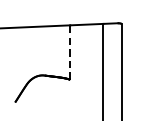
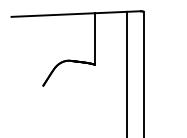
line: (70, 53) -> (95, 39), dashed -> solid

